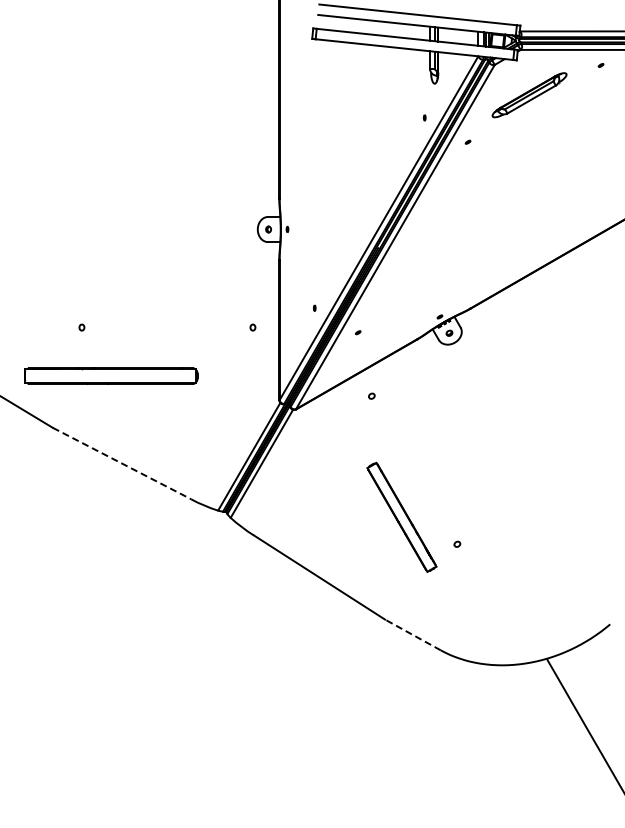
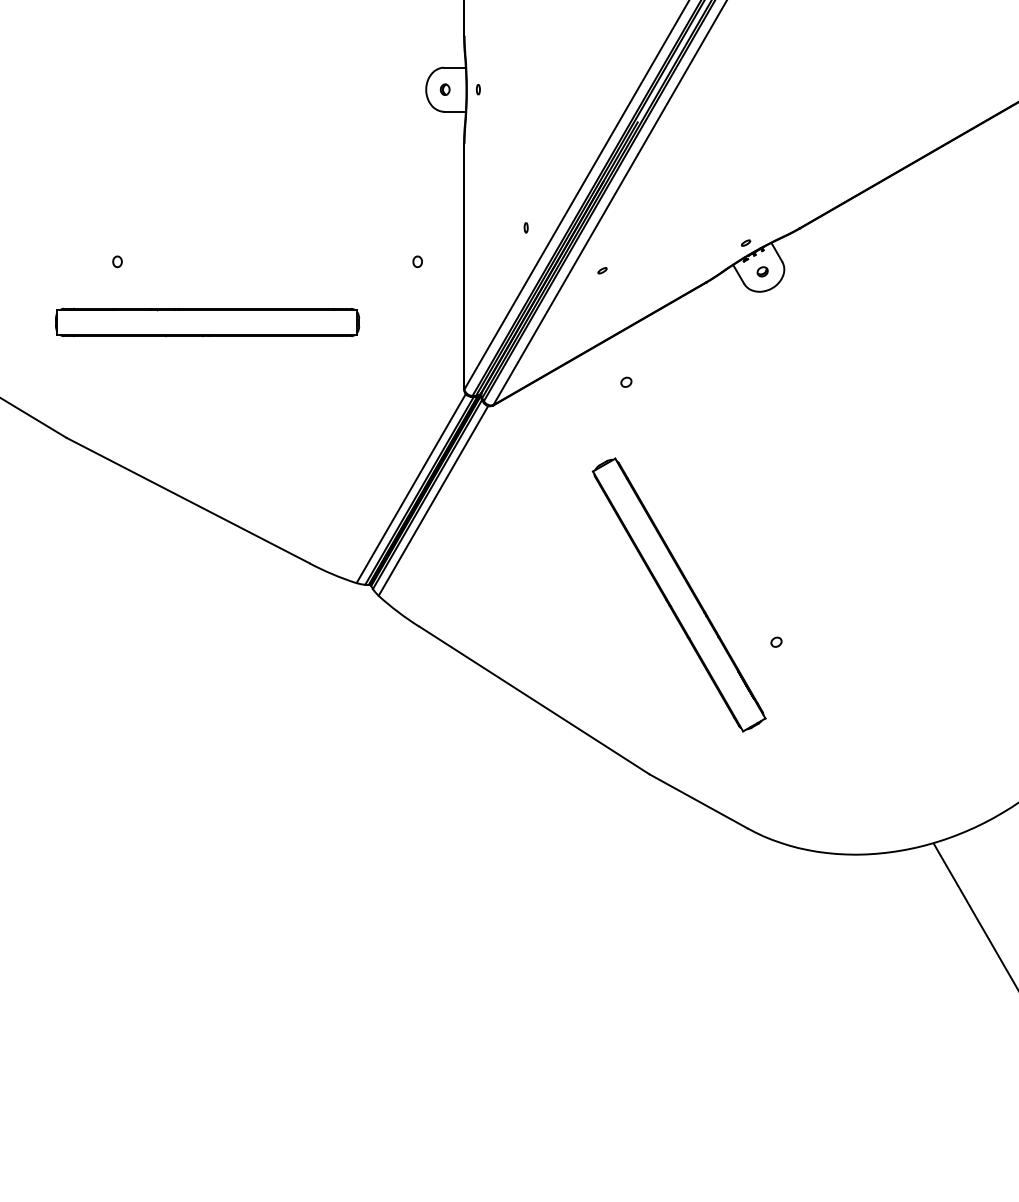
part: (111, 375) -> (208, 321), moved
line: (122, 463) -> (188, 500), dashed -> solid
part: (401, 517) -> (678, 595), size x1.43
line: (412, 634) -> (697, 800), dashed -> solid

